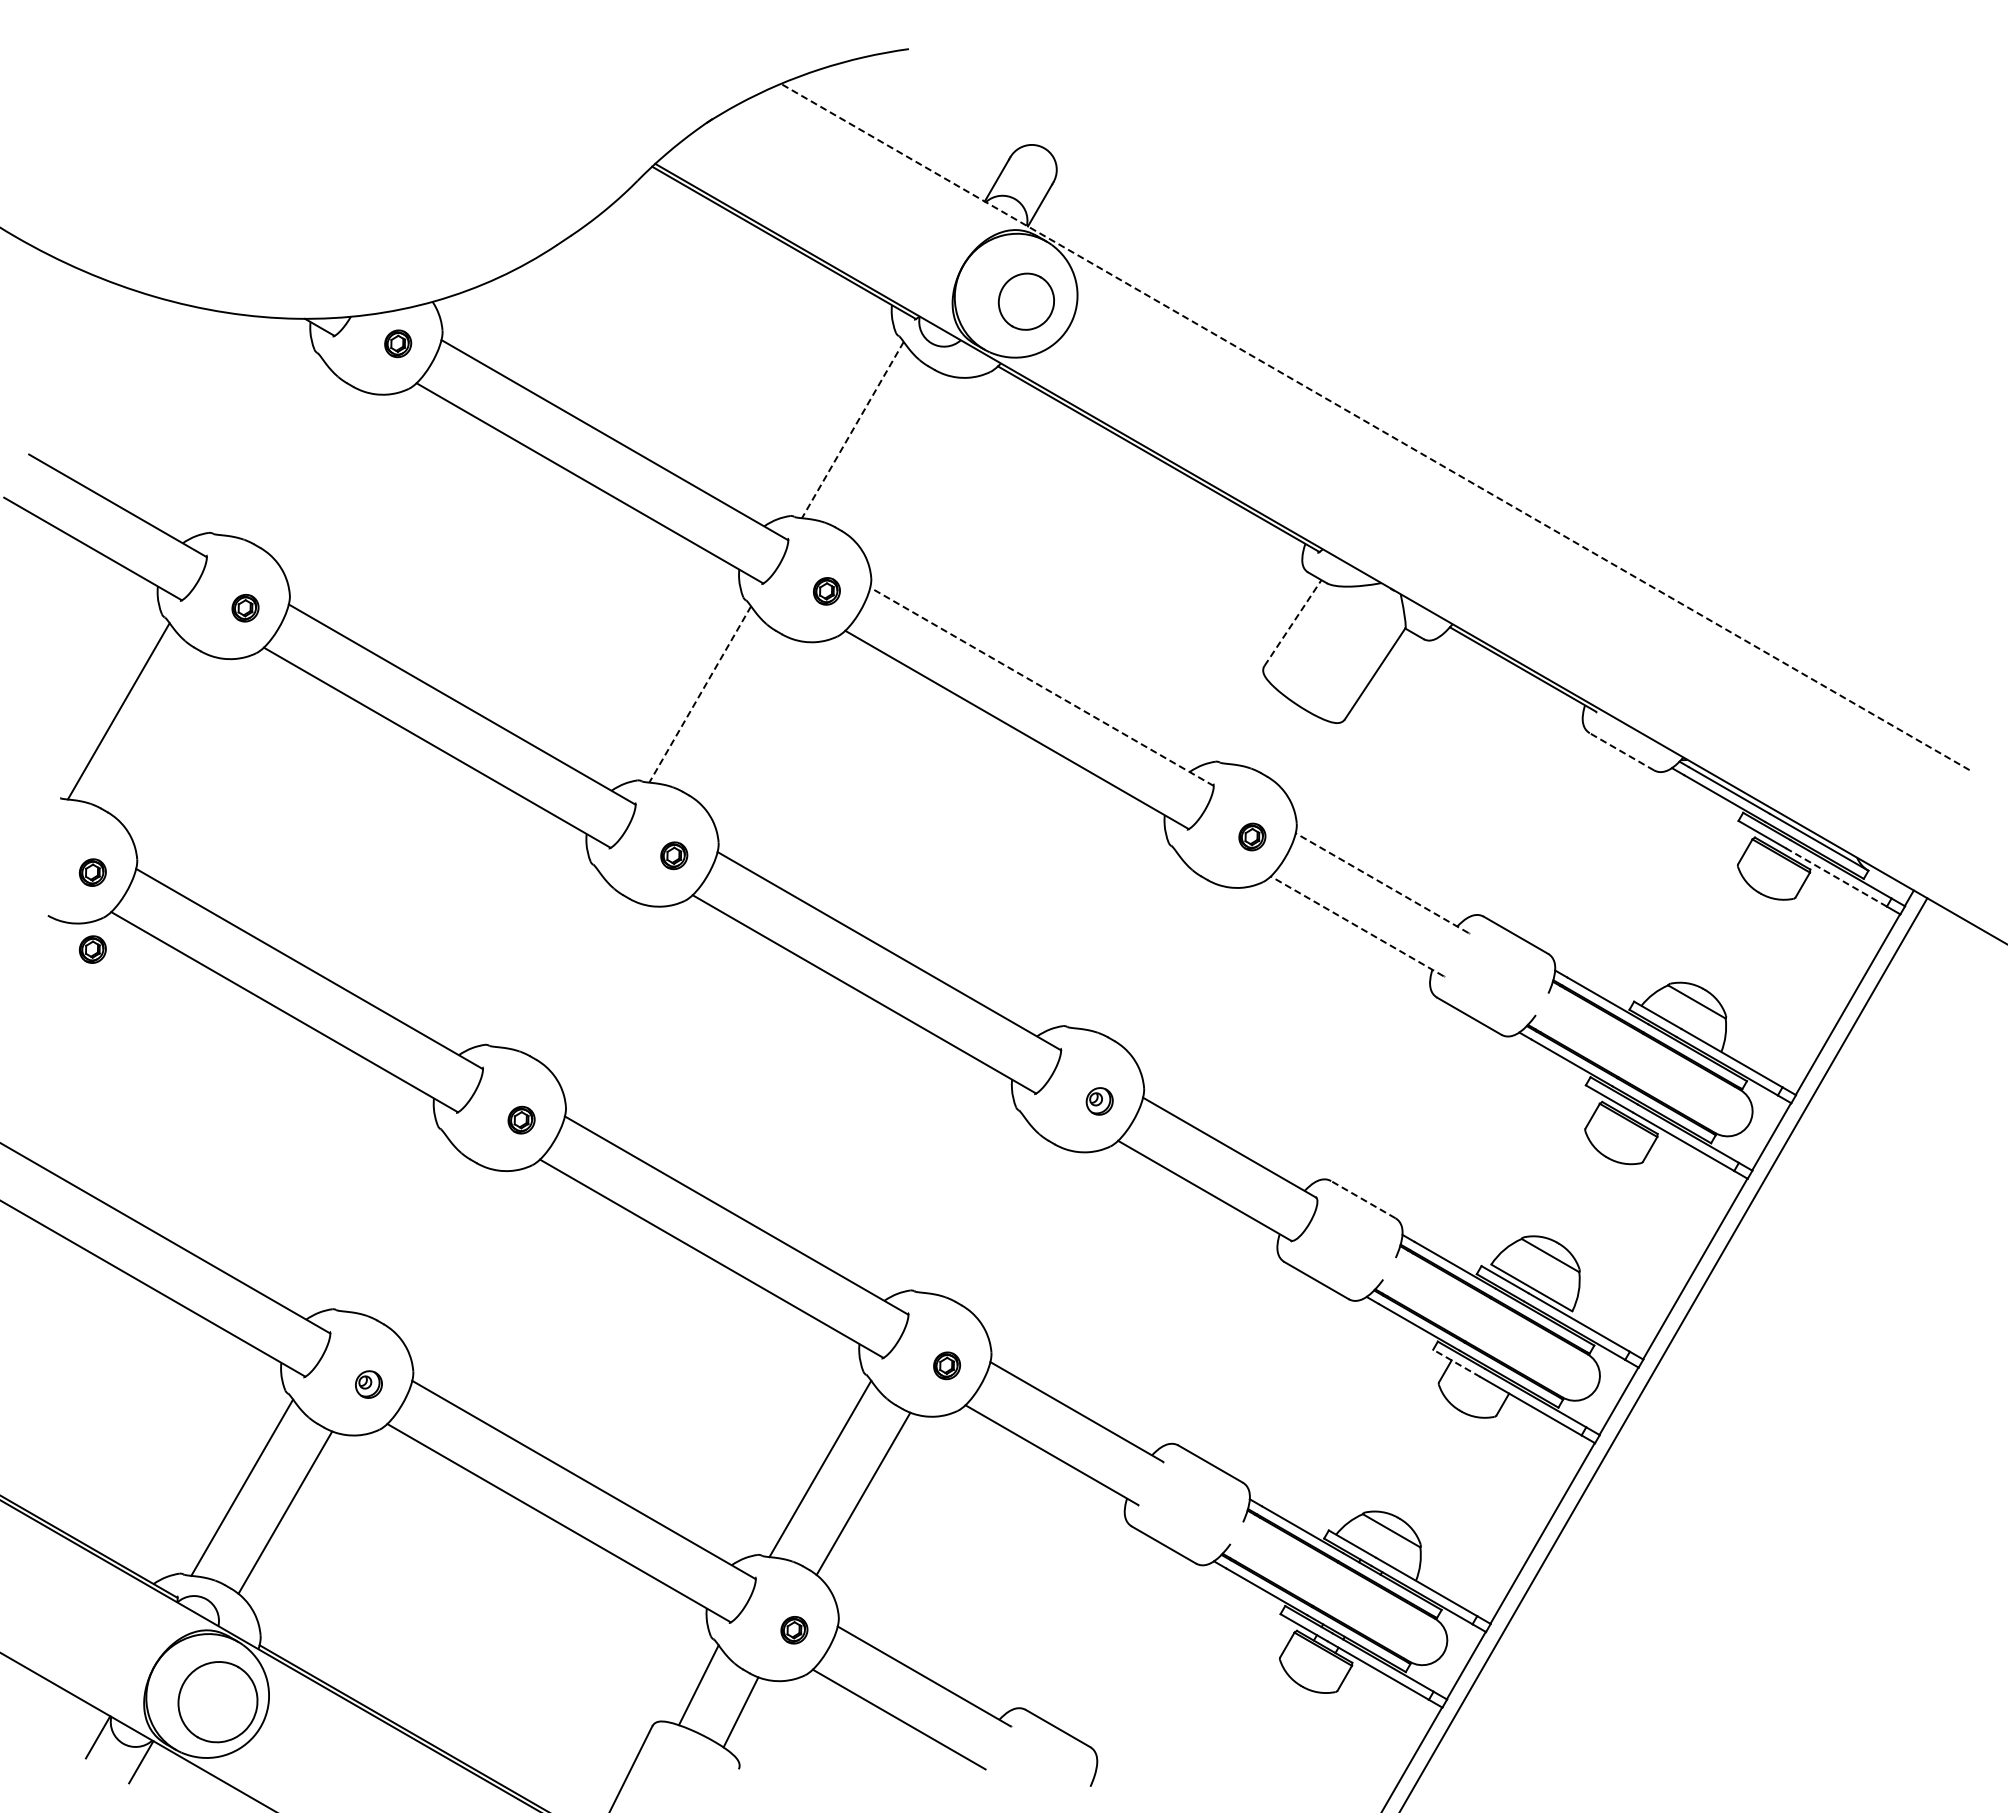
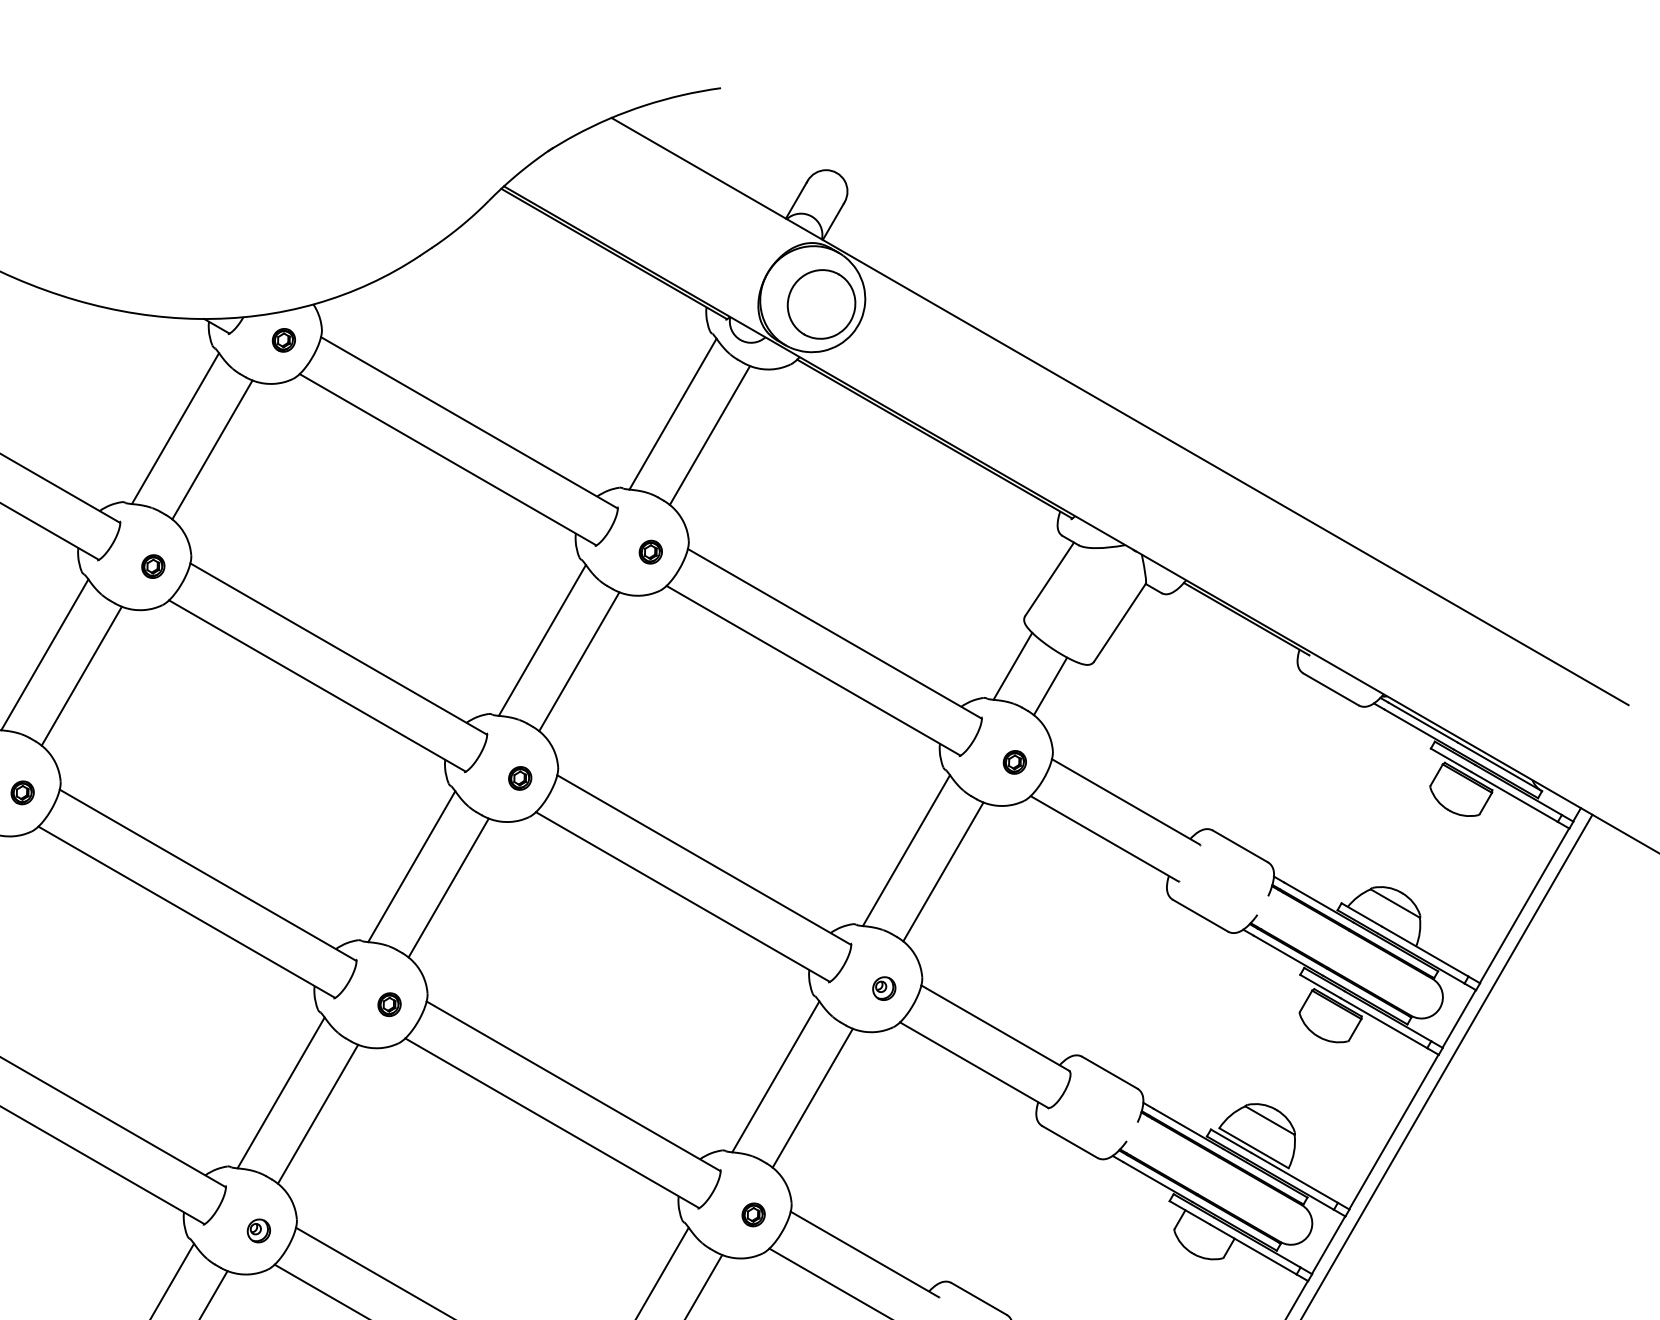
part: (1026, 301) -> (821, 304), size x1.43
line: (1374, 426) -> (1119, 411), dashed -> solid
line: (852, 430) -> (672, 414), dashed -> solid
line: (271, 446) -> (175, 428), added
line: (895, 454) -> (709, 435), added
line: (314, 471) -> (212, 449), added
line: (1293, 622) -> (1050, 578), dashed -> solid
line: (1041, 686) -> (834, 633), dashed -> solid
line: (700, 694) -> (542, 640), dashed -> solid
line: (743, 719) -> (579, 661), added
line: (1249, 724) -> (1012, 666), added
line: (161, 736) -> (81, 676), added
line: (1293, 747) -> (1050, 685), added
line: (1621, 751) -> (1330, 689), dashed -> solid
line: (1836, 877) -> (1514, 797), dashed -> solid
line: (1382, 883) -> (1126, 802), dashed -> solid
line: (1357, 926) -> (1104, 838), dashed -> solid
line: (1125, 939) -> (906, 850), added
part: (92, 949) -> (22, 858), removed
line: (547, 958) -> (411, 866), added
line: (1168, 964) -> (943, 871), added
line: (590, 983) -> (448, 887), added
line: (1362, 1199) -> (1109, 1072), dashed -> solid
line: (972, 1204) -> (775, 1076), added
line: (394, 1223) -> (280, 1093), added
line: (1016, 1229) -> (813, 1098), added
line: (437, 1248) -> (317, 1114), added
line: (1456, 1363) -> (1189, 1212), dashed -> solid

